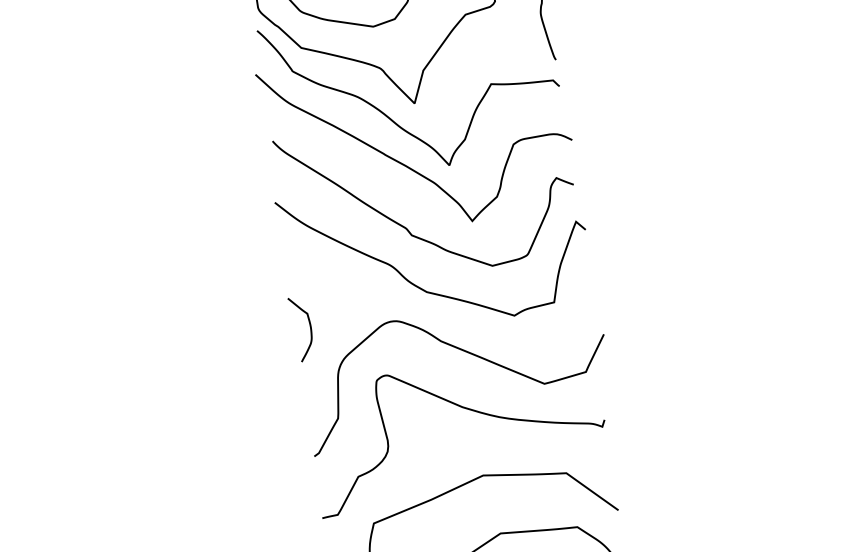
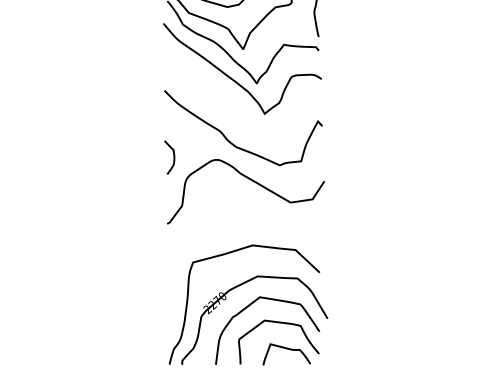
curve: (404, 225) -> (229, 111), removed
curve: (468, 411) -> (249, 211), removed

